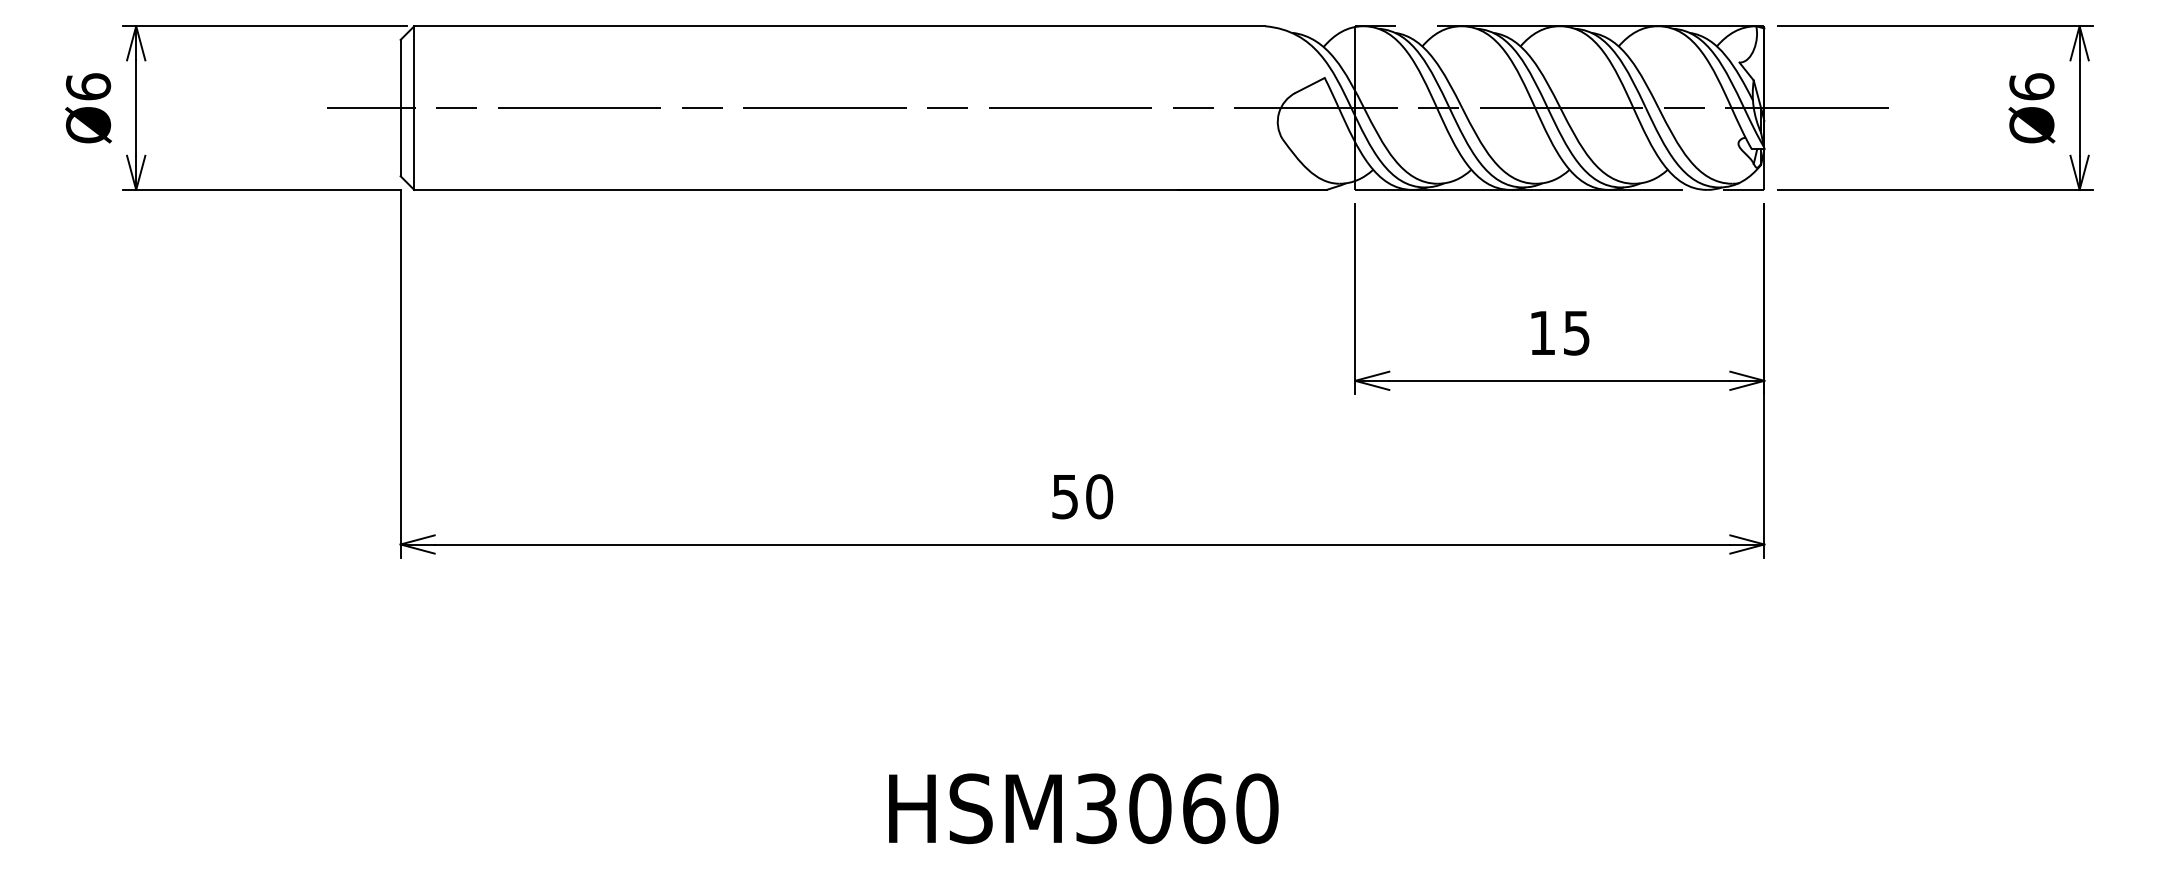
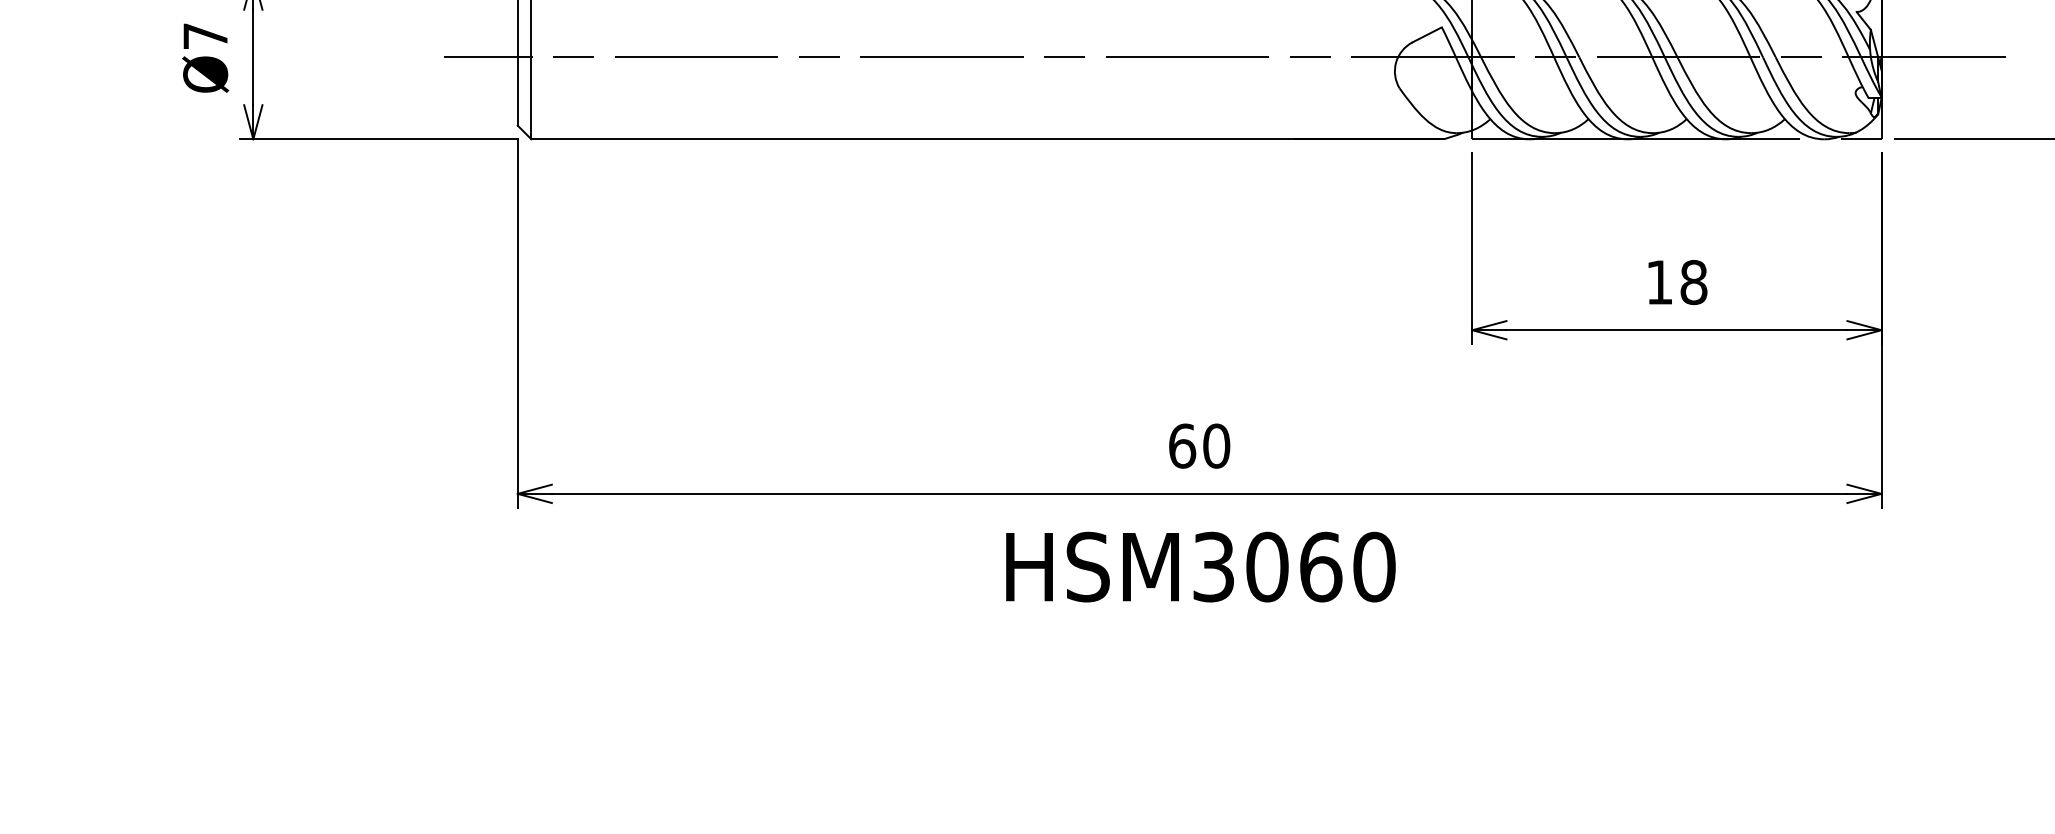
text: (88, 86) -> (205, 35), Ø6 -> Ø7
text: (1576, 332) -> (1693, 281), 15 -> 18
text: (1065, 496) -> (1182, 445), 50 -> 60
text: (1083, 808) -> (1200, 566), moved

